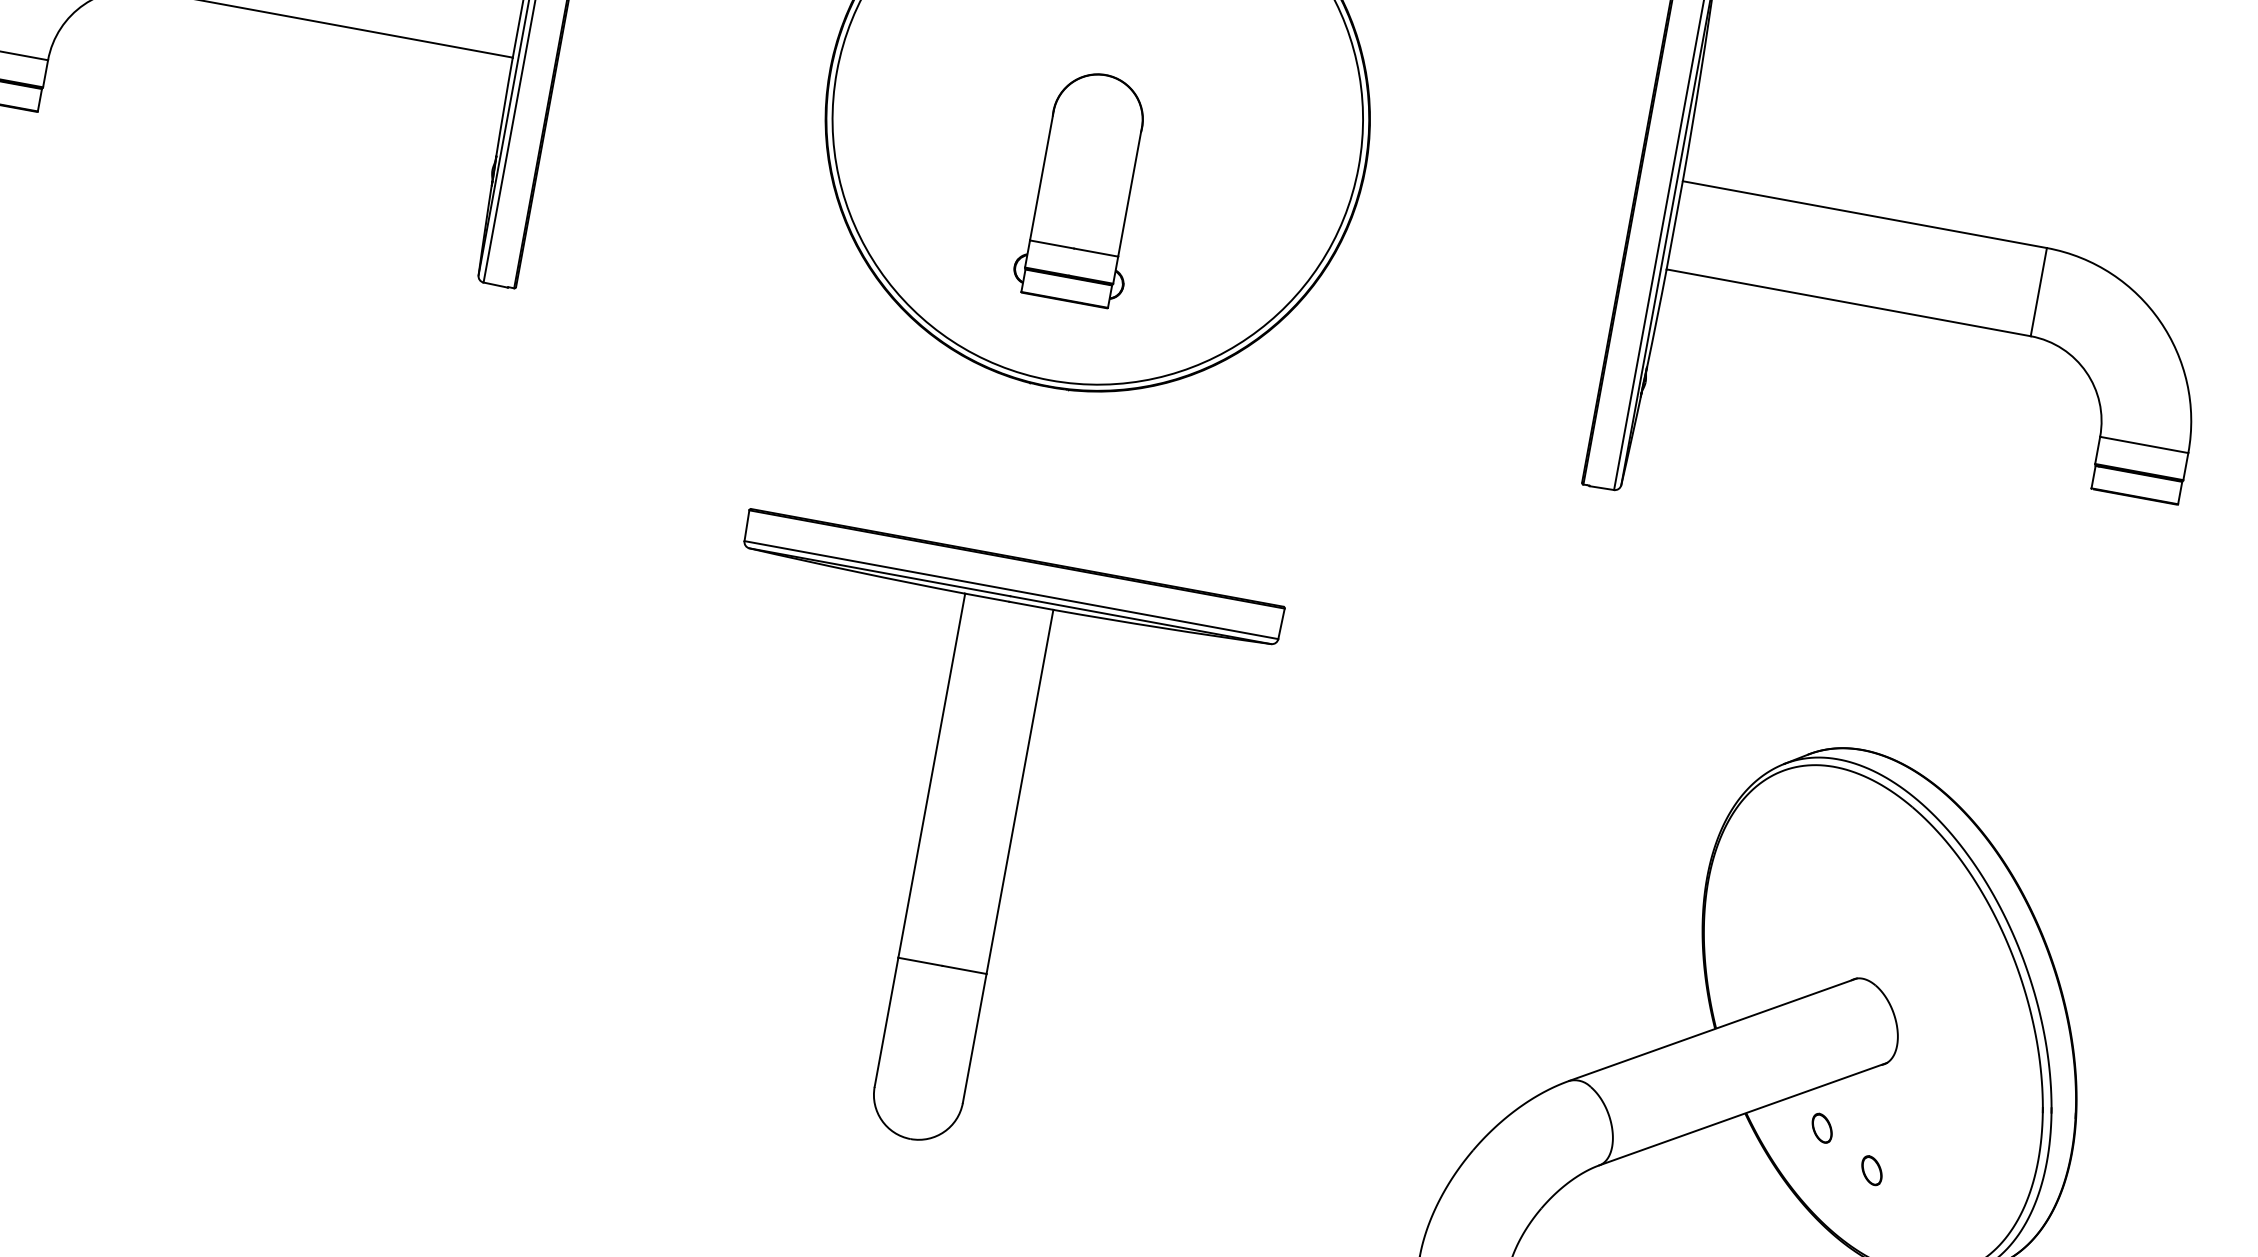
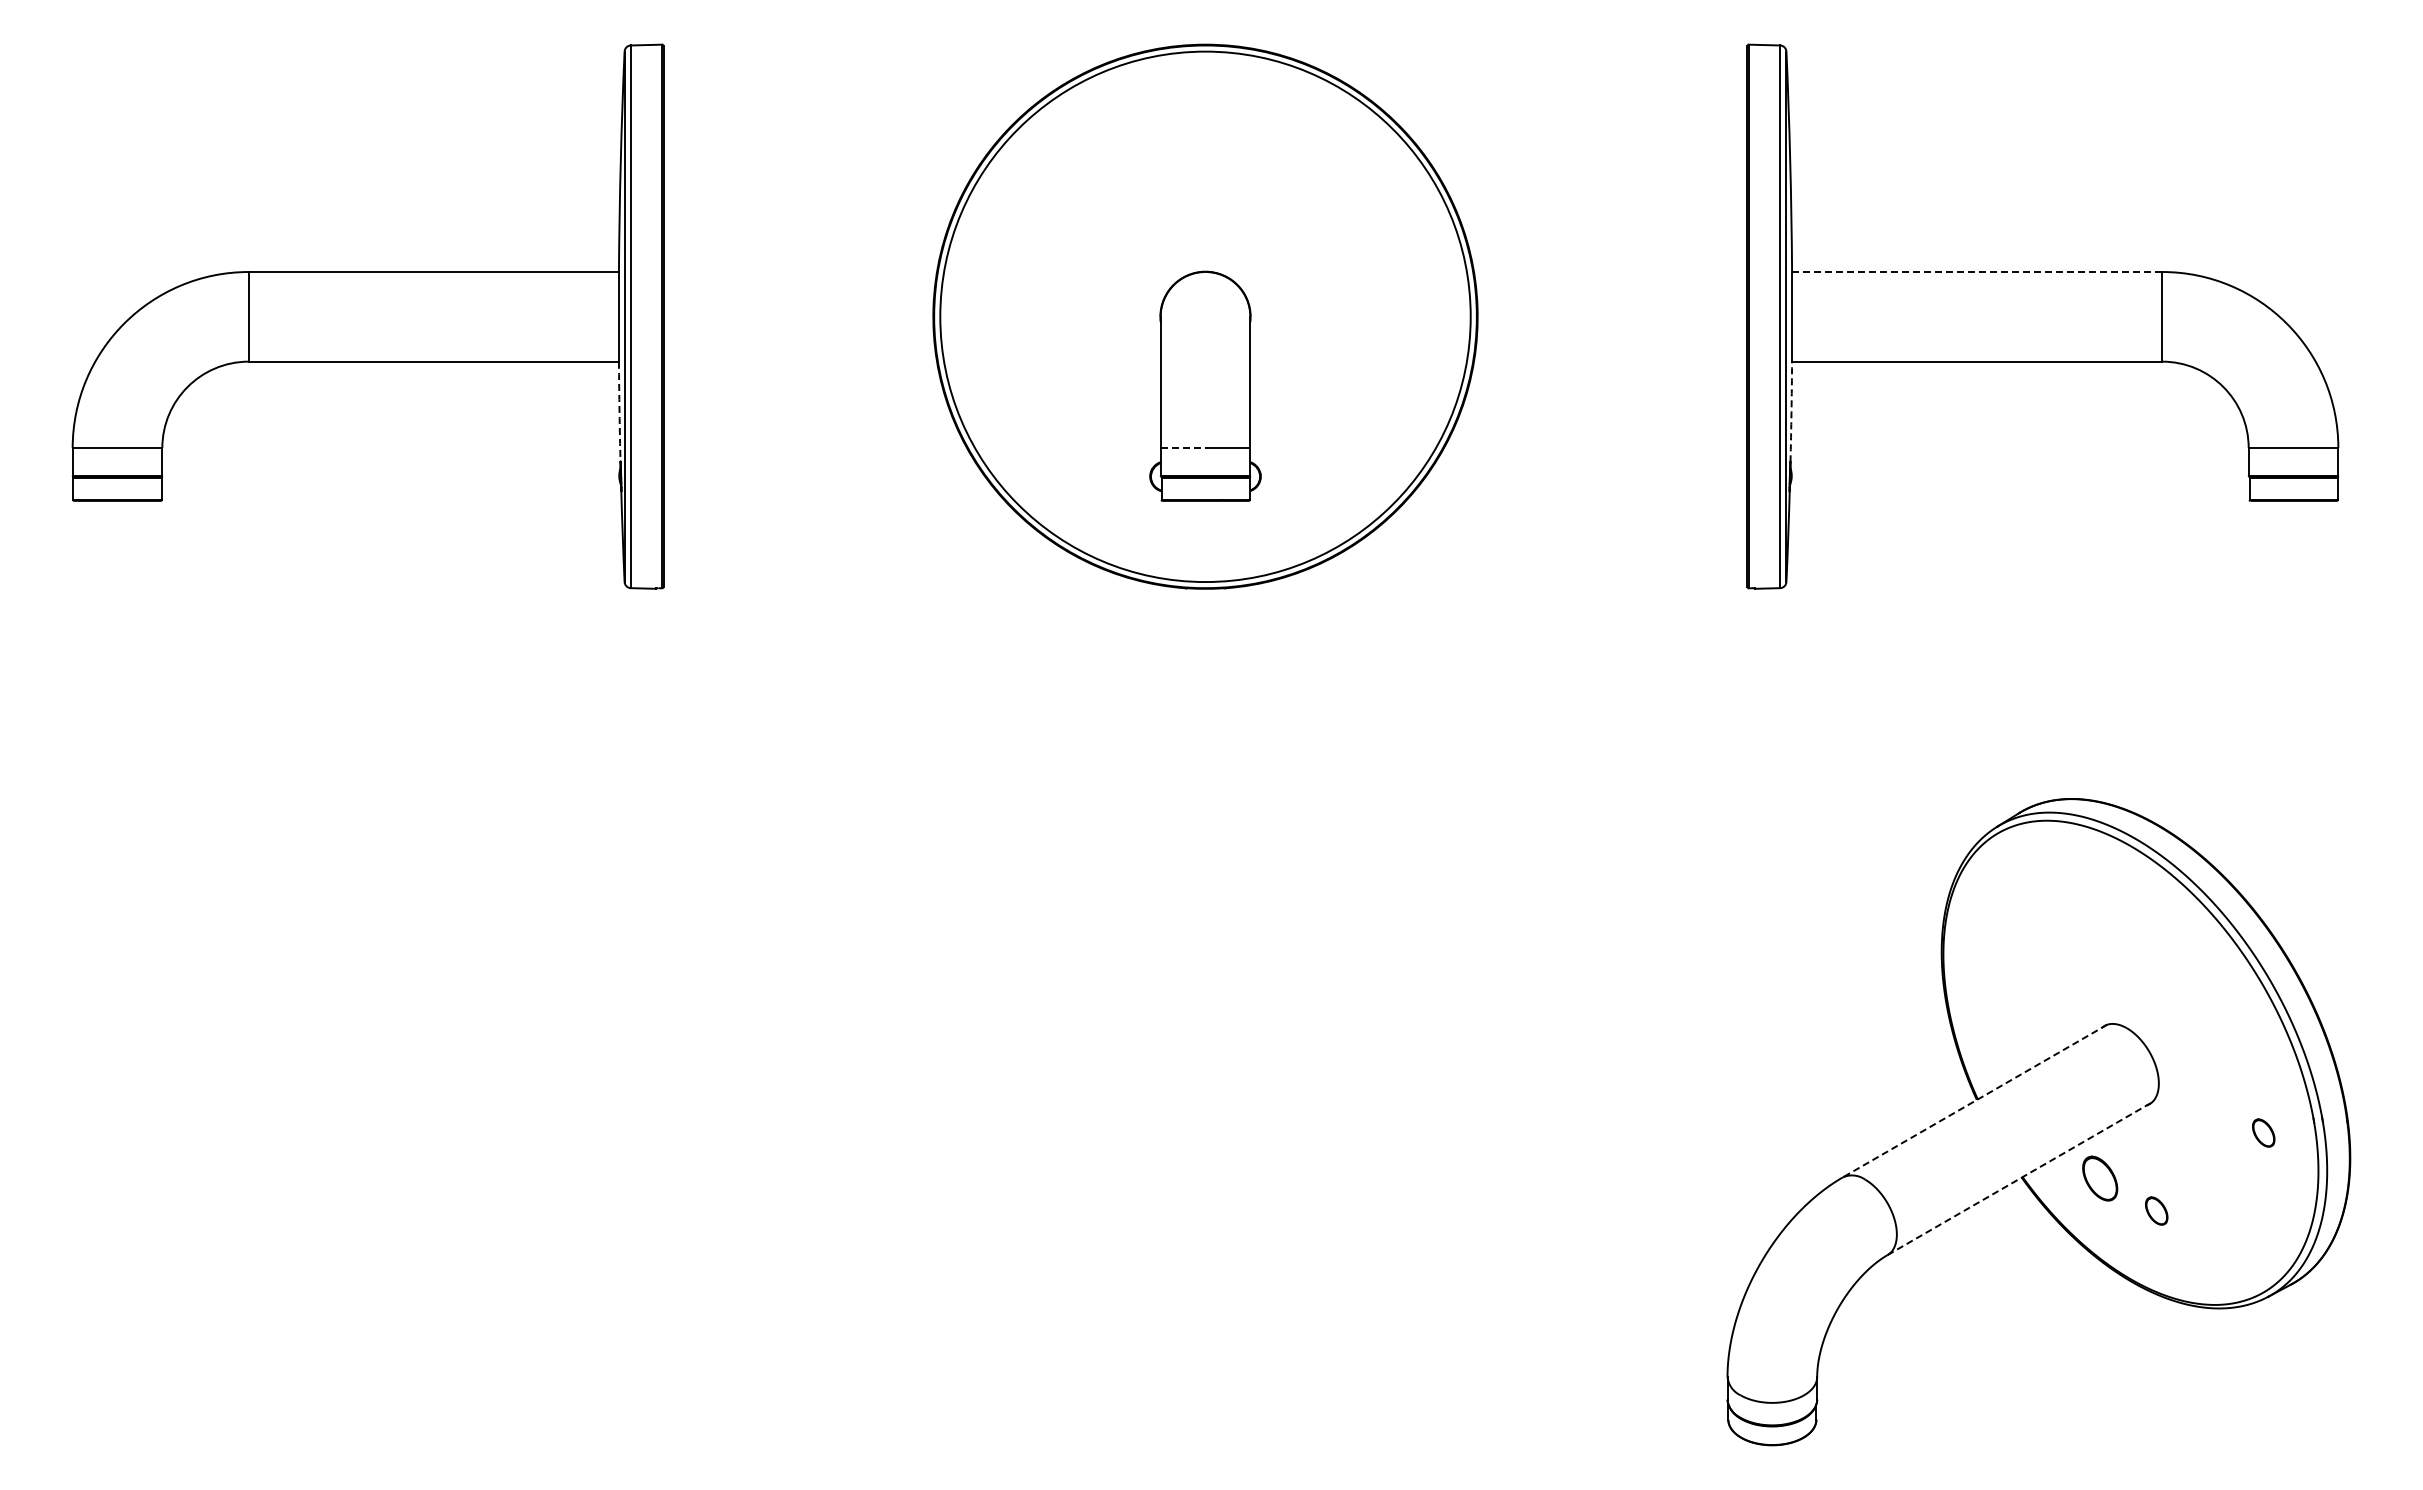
arc: (504, 107) -> (619, 412), solid -> dashed
line: (1864, 215) -> (1976, 272), solid -> dashed
line: (1052, 244) -> (1183, 448), solid -> dashed
arc: (1656, 319) -> (1791, 412), solid -> dashed
part: (964, 847) -> (1205, 1057), removed
line: (1712, 1030) -> (1974, 1101), solid -> dashed
part: (1991, 1112) -> (2263, 1132), added
line: (1742, 1113) -> (2019, 1178), solid -> dashed
part: (1821, 1127) -> (2099, 1177), size x1.6

